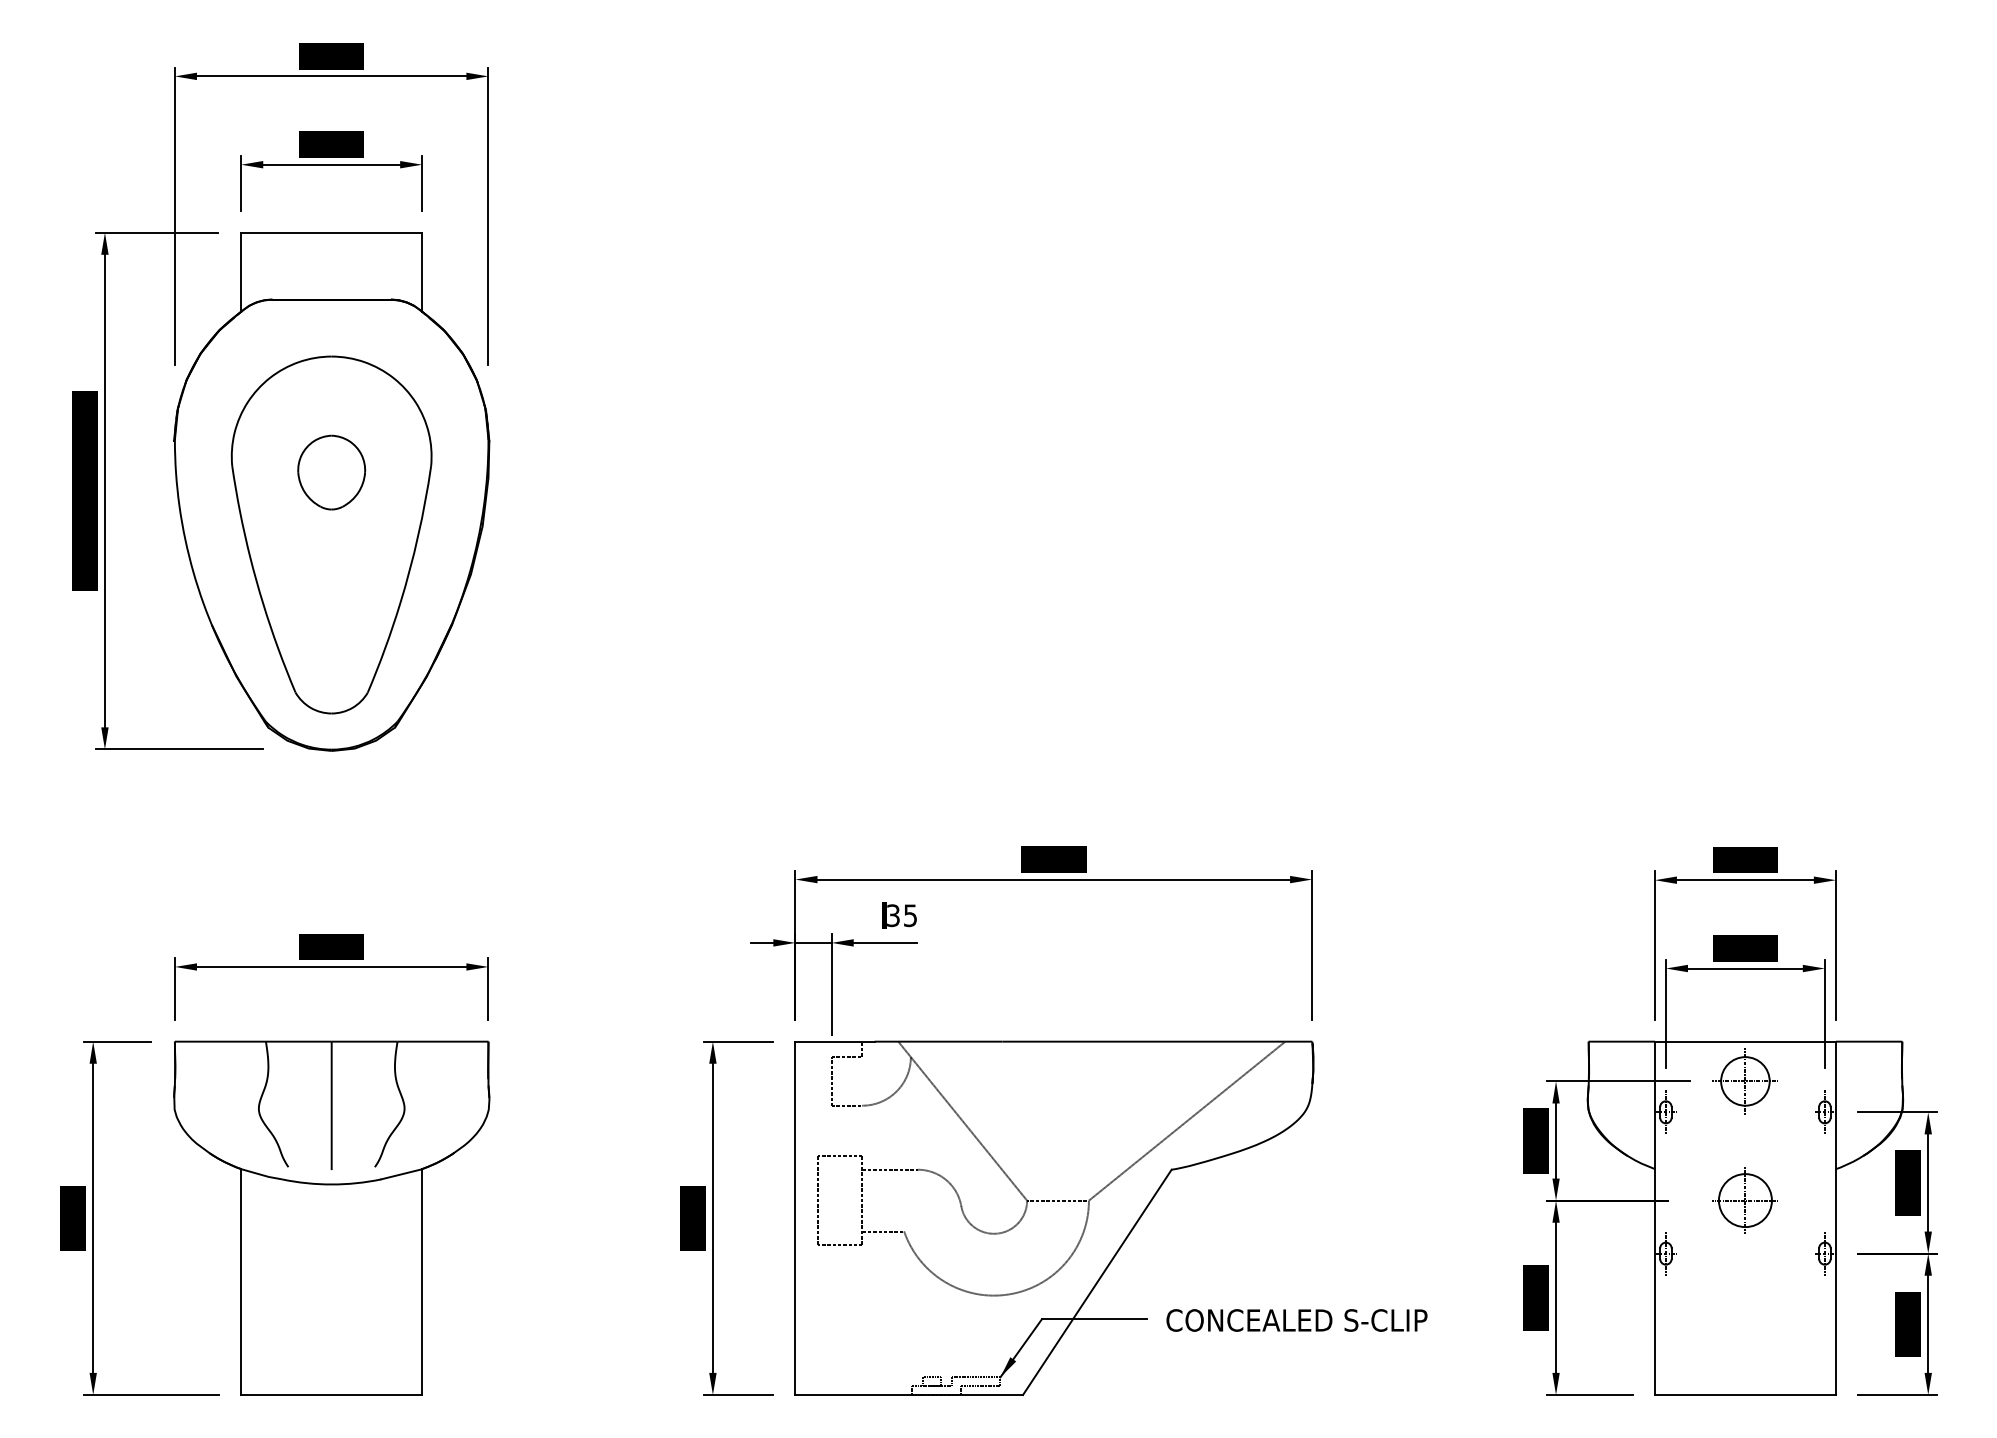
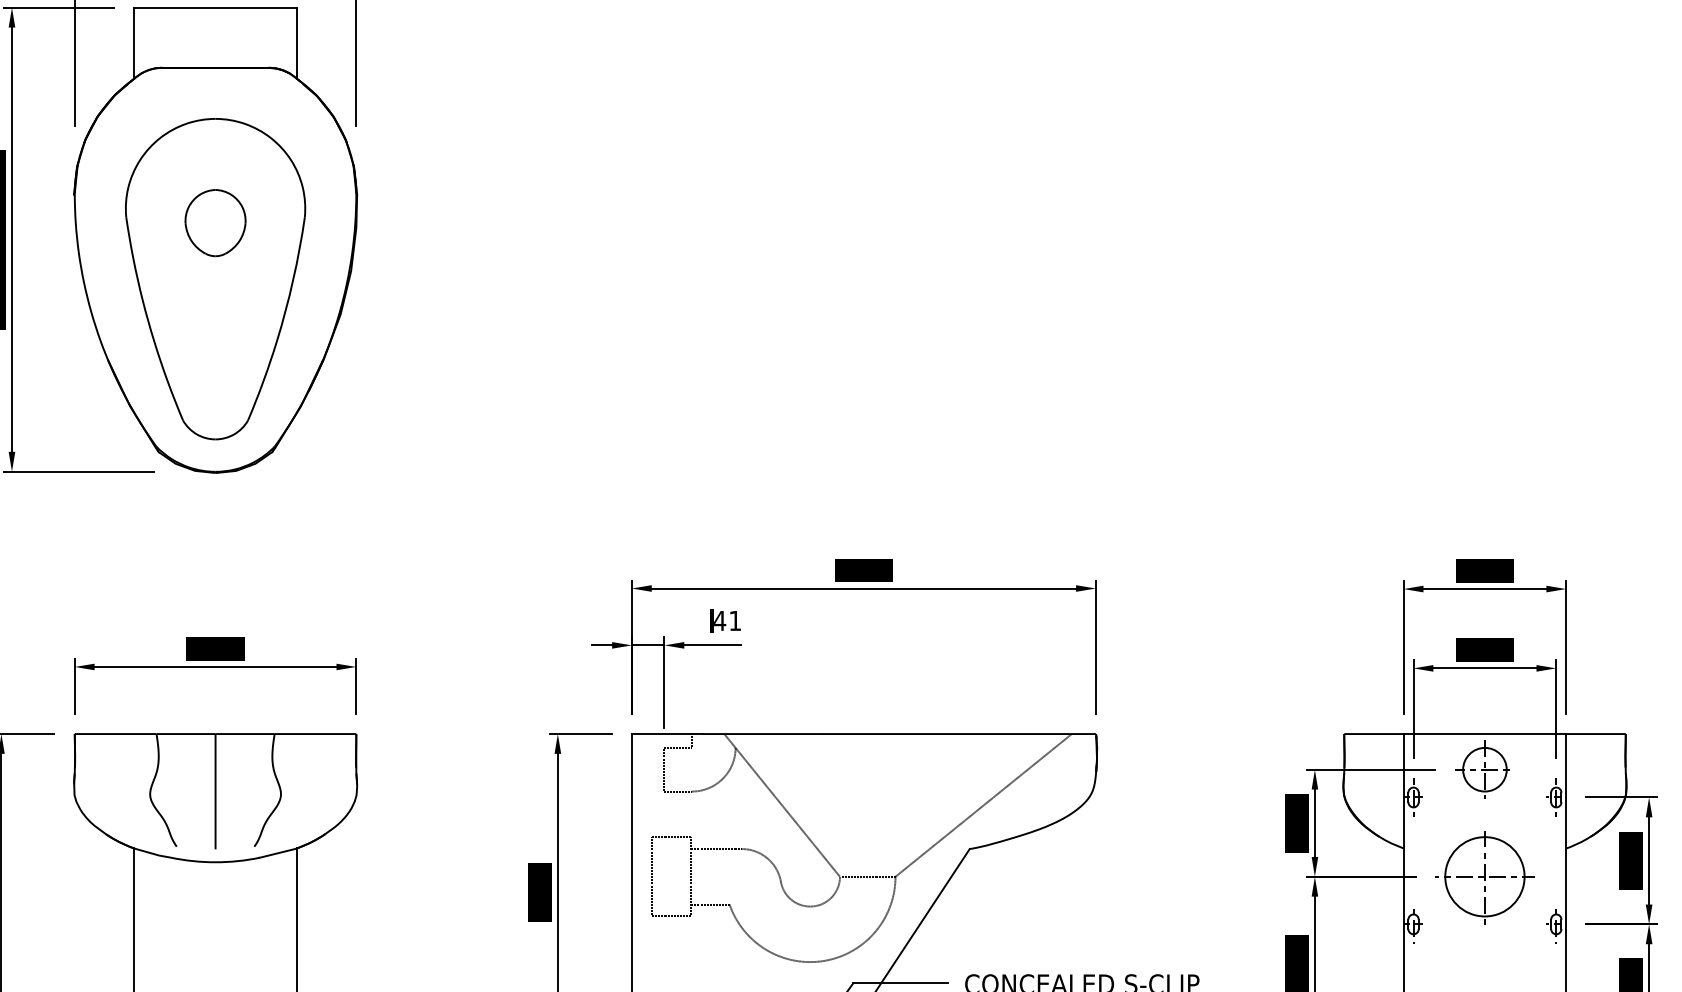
text: (901, 915) -> (727, 620), 35 -> 41
part: (1745, 1200) -> (1485, 876), size x1.67

